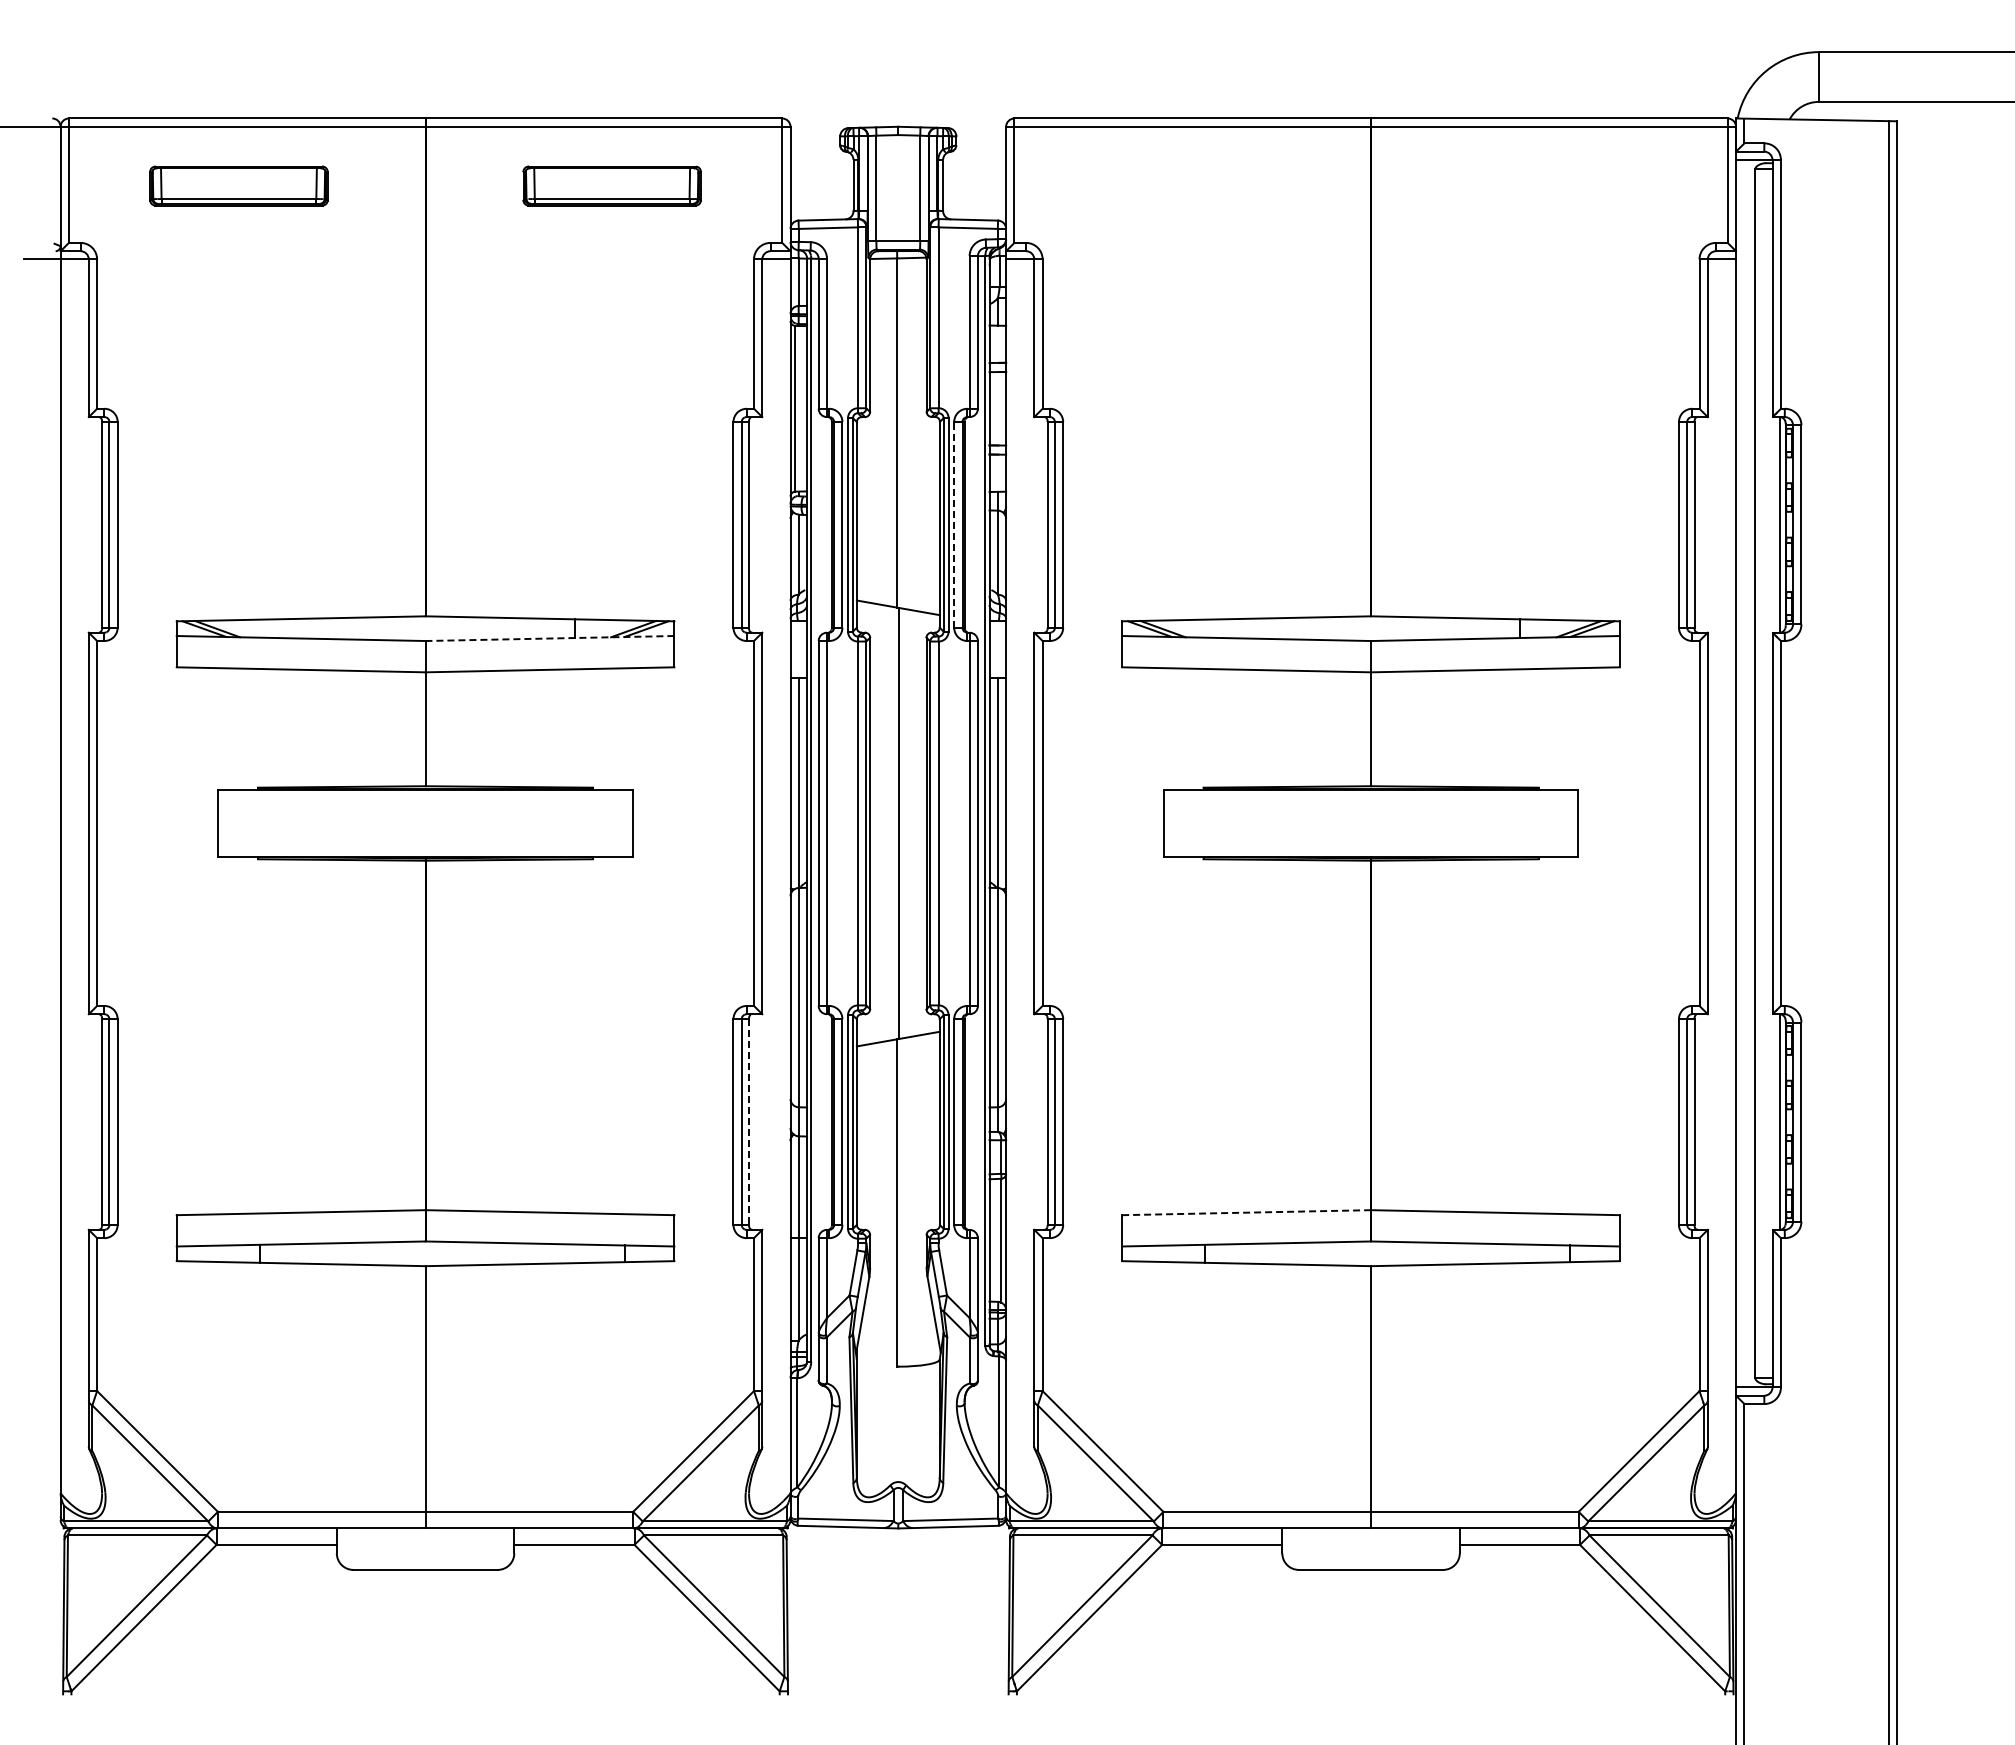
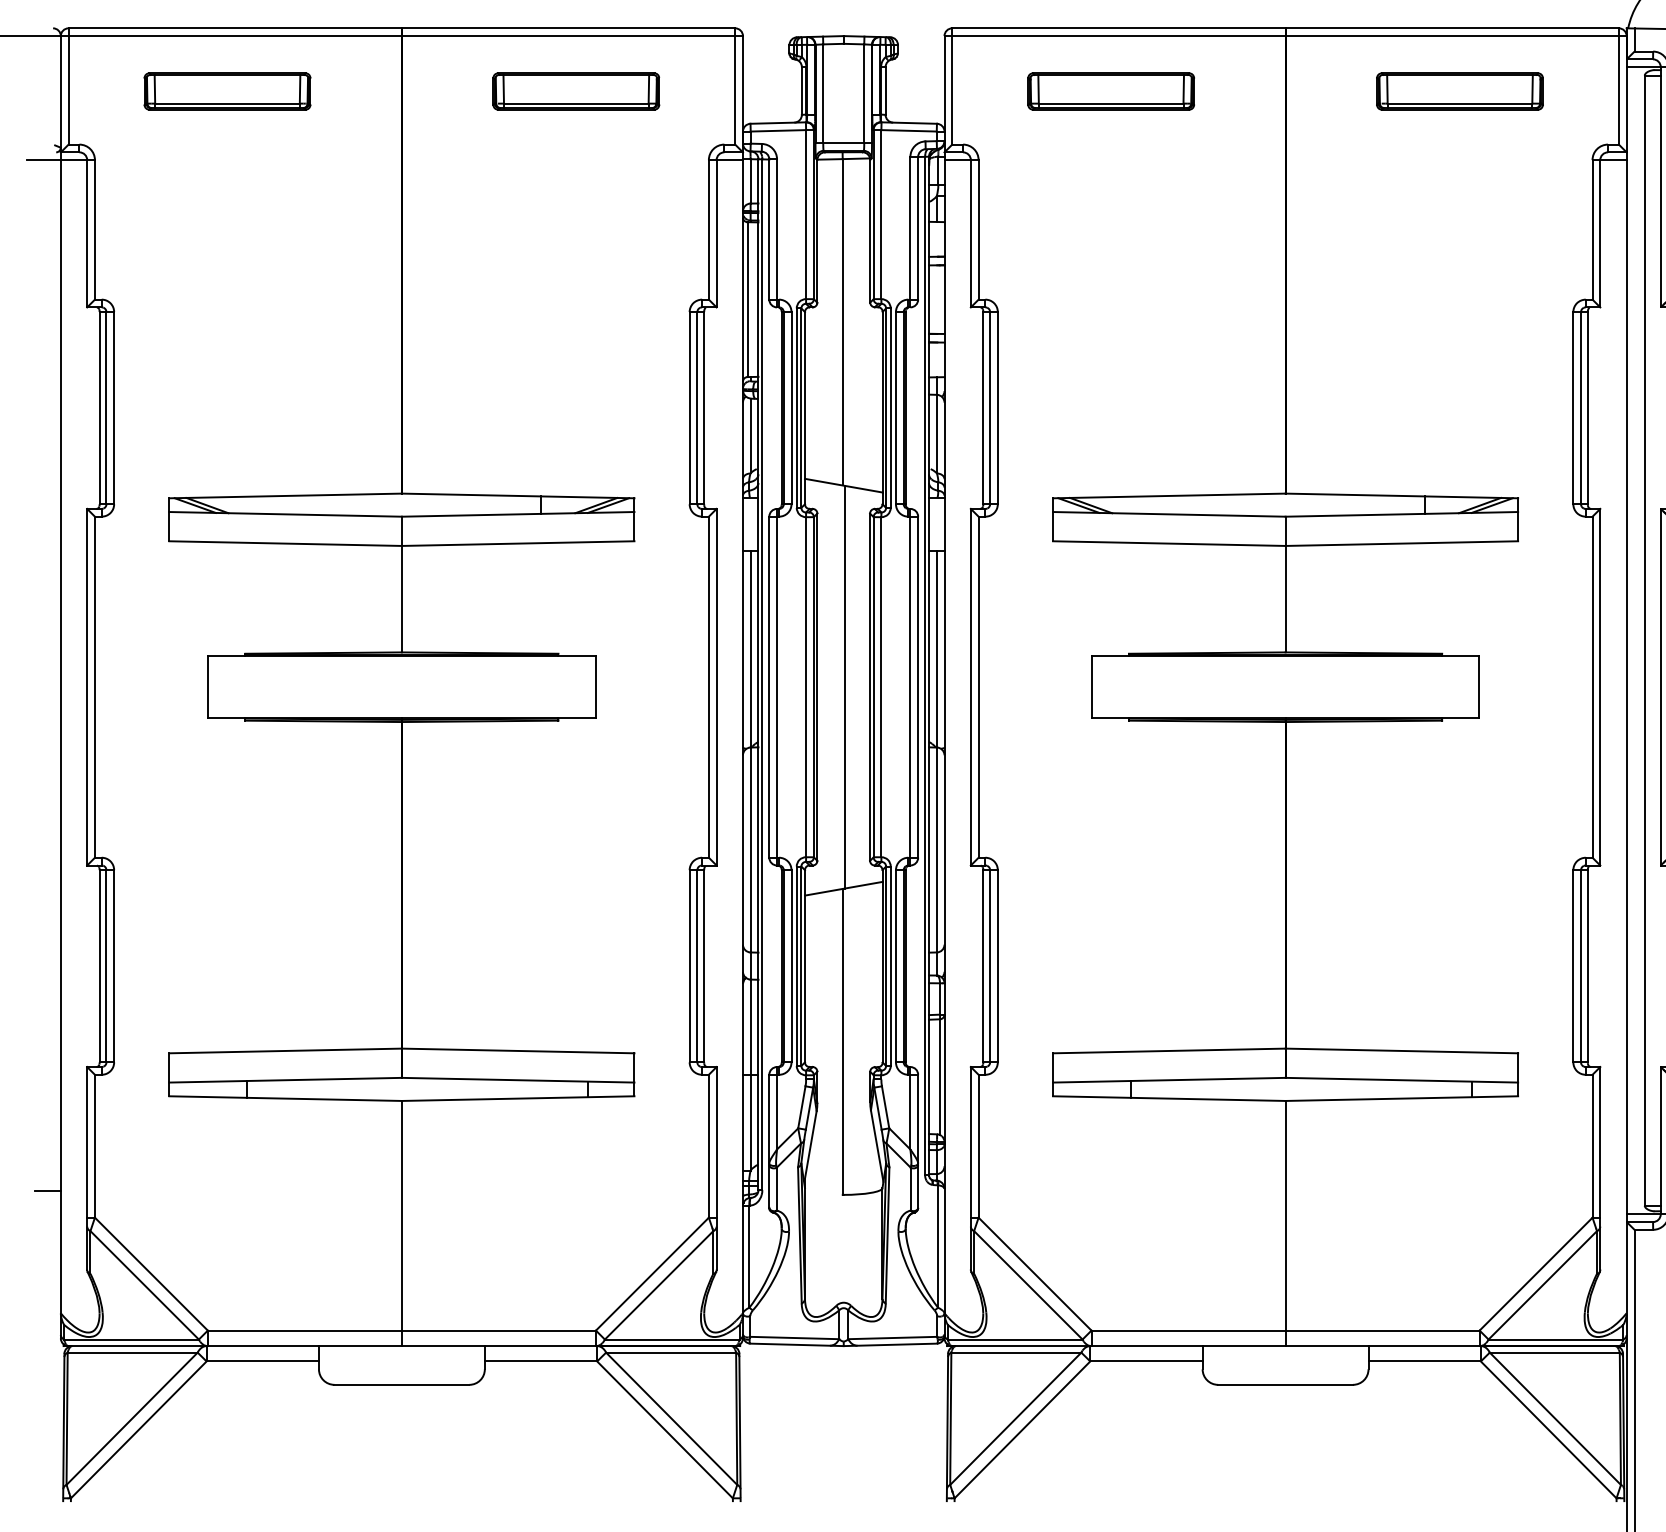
part: (1184, 185) -> (1111, 90), added
part: (1557, 185) -> (1459, 90), added
line: (954, 524) -> (896, 407), dashed -> solid
line: (549, 638) -> (517, 514), dashed -> solid
line: (749, 1122) -> (704, 966), dashed -> solid
line: (1246, 1212) -> (1169, 1050), dashed -> solid
line: (46, 1362) -> (47, 1190), added

